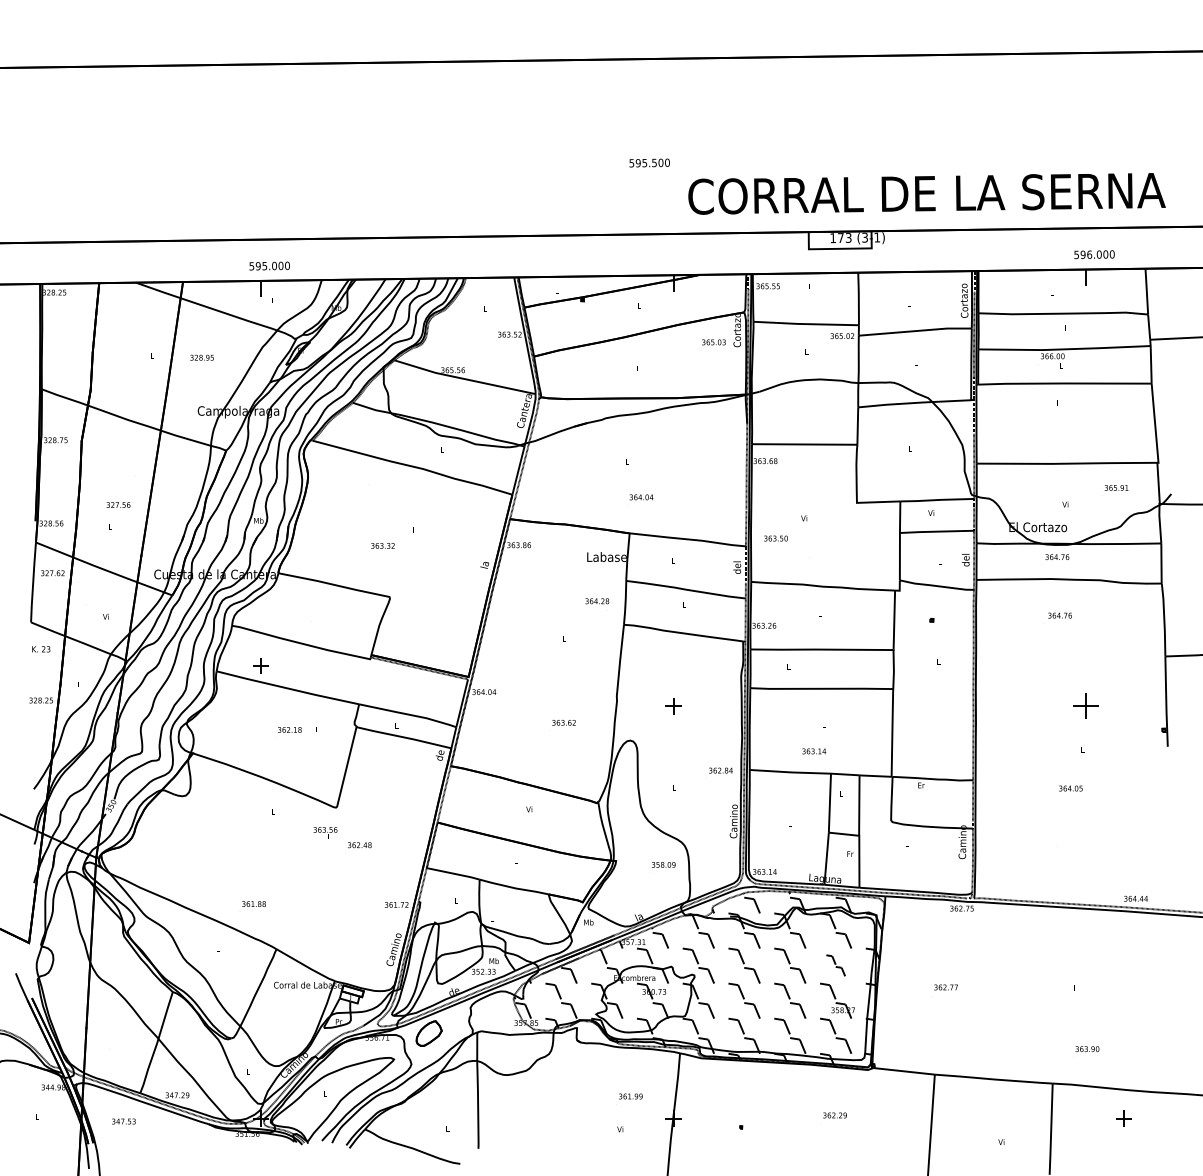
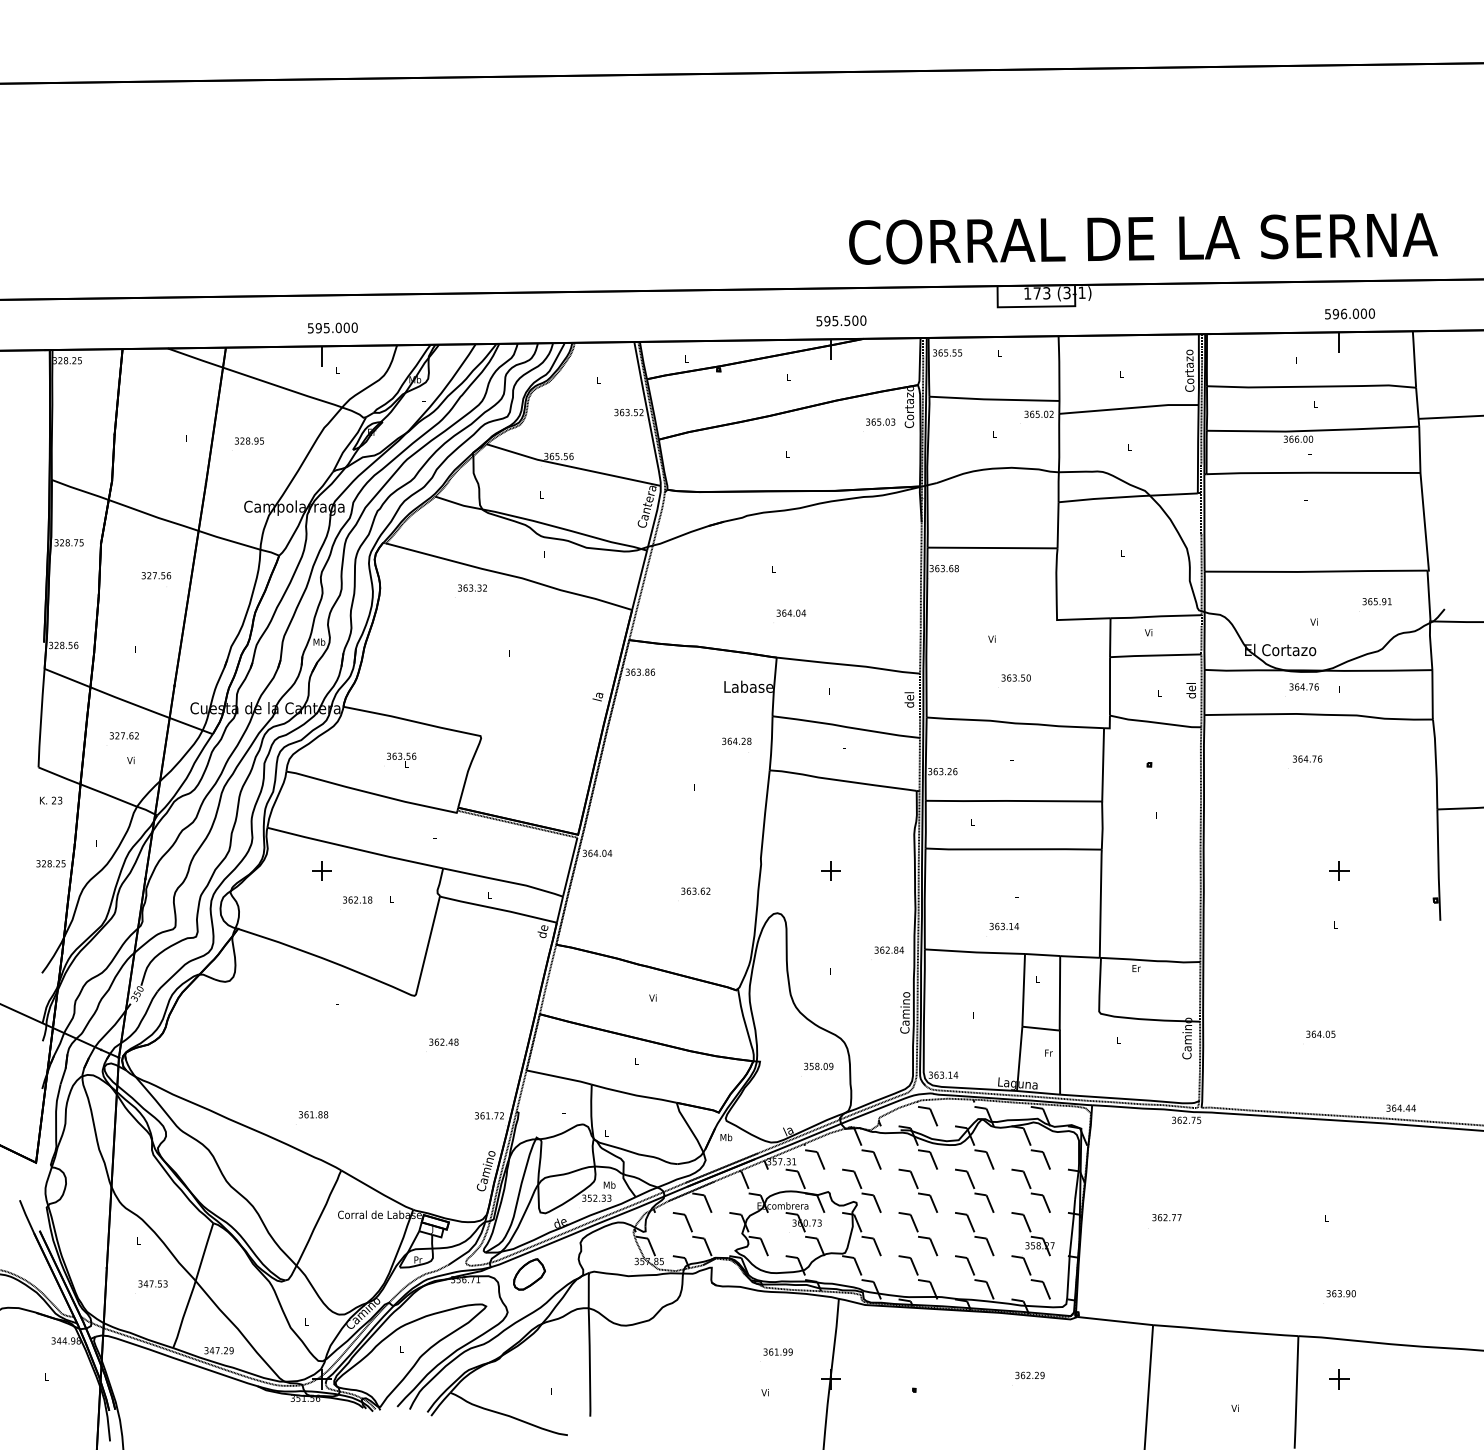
text: (649, 162) -> (841, 320), moved
text: (118, 504) -> (156, 575), moved
text: (775, 538) -> (1015, 677), moved
text: (382, 545) -> (472, 587), moved
text: (52, 572) -> (123, 735), moved
part: (260, 665) -> (321, 870), moved
part: (1086, 705) -> (1339, 870), size x0.62
text: (1070, 787) -> (1320, 1033), moved
text: (325, 832) -> (401, 759), moved
part: (835, 965) -> (1030, 1190), size x1.67
part: (1124, 1118) -> (1339, 1379), moved
text: (123, 1121) -> (152, 1283), moved

